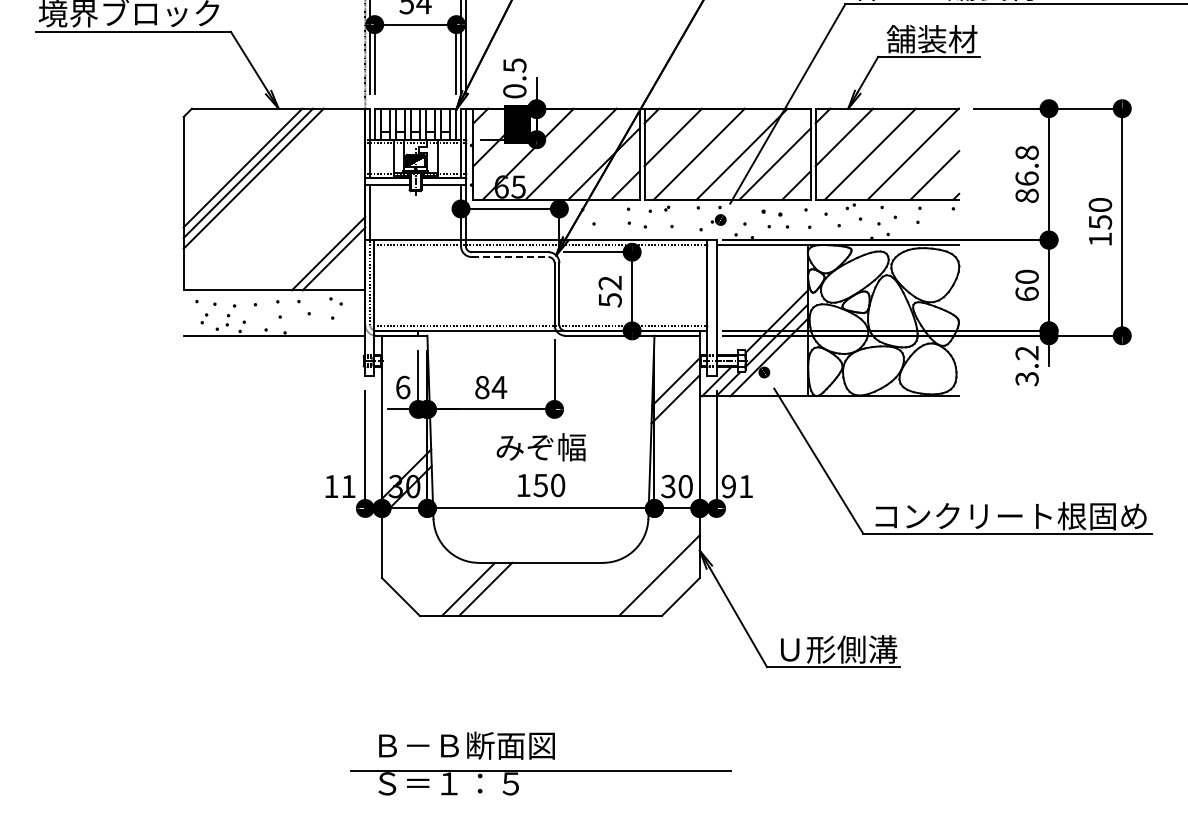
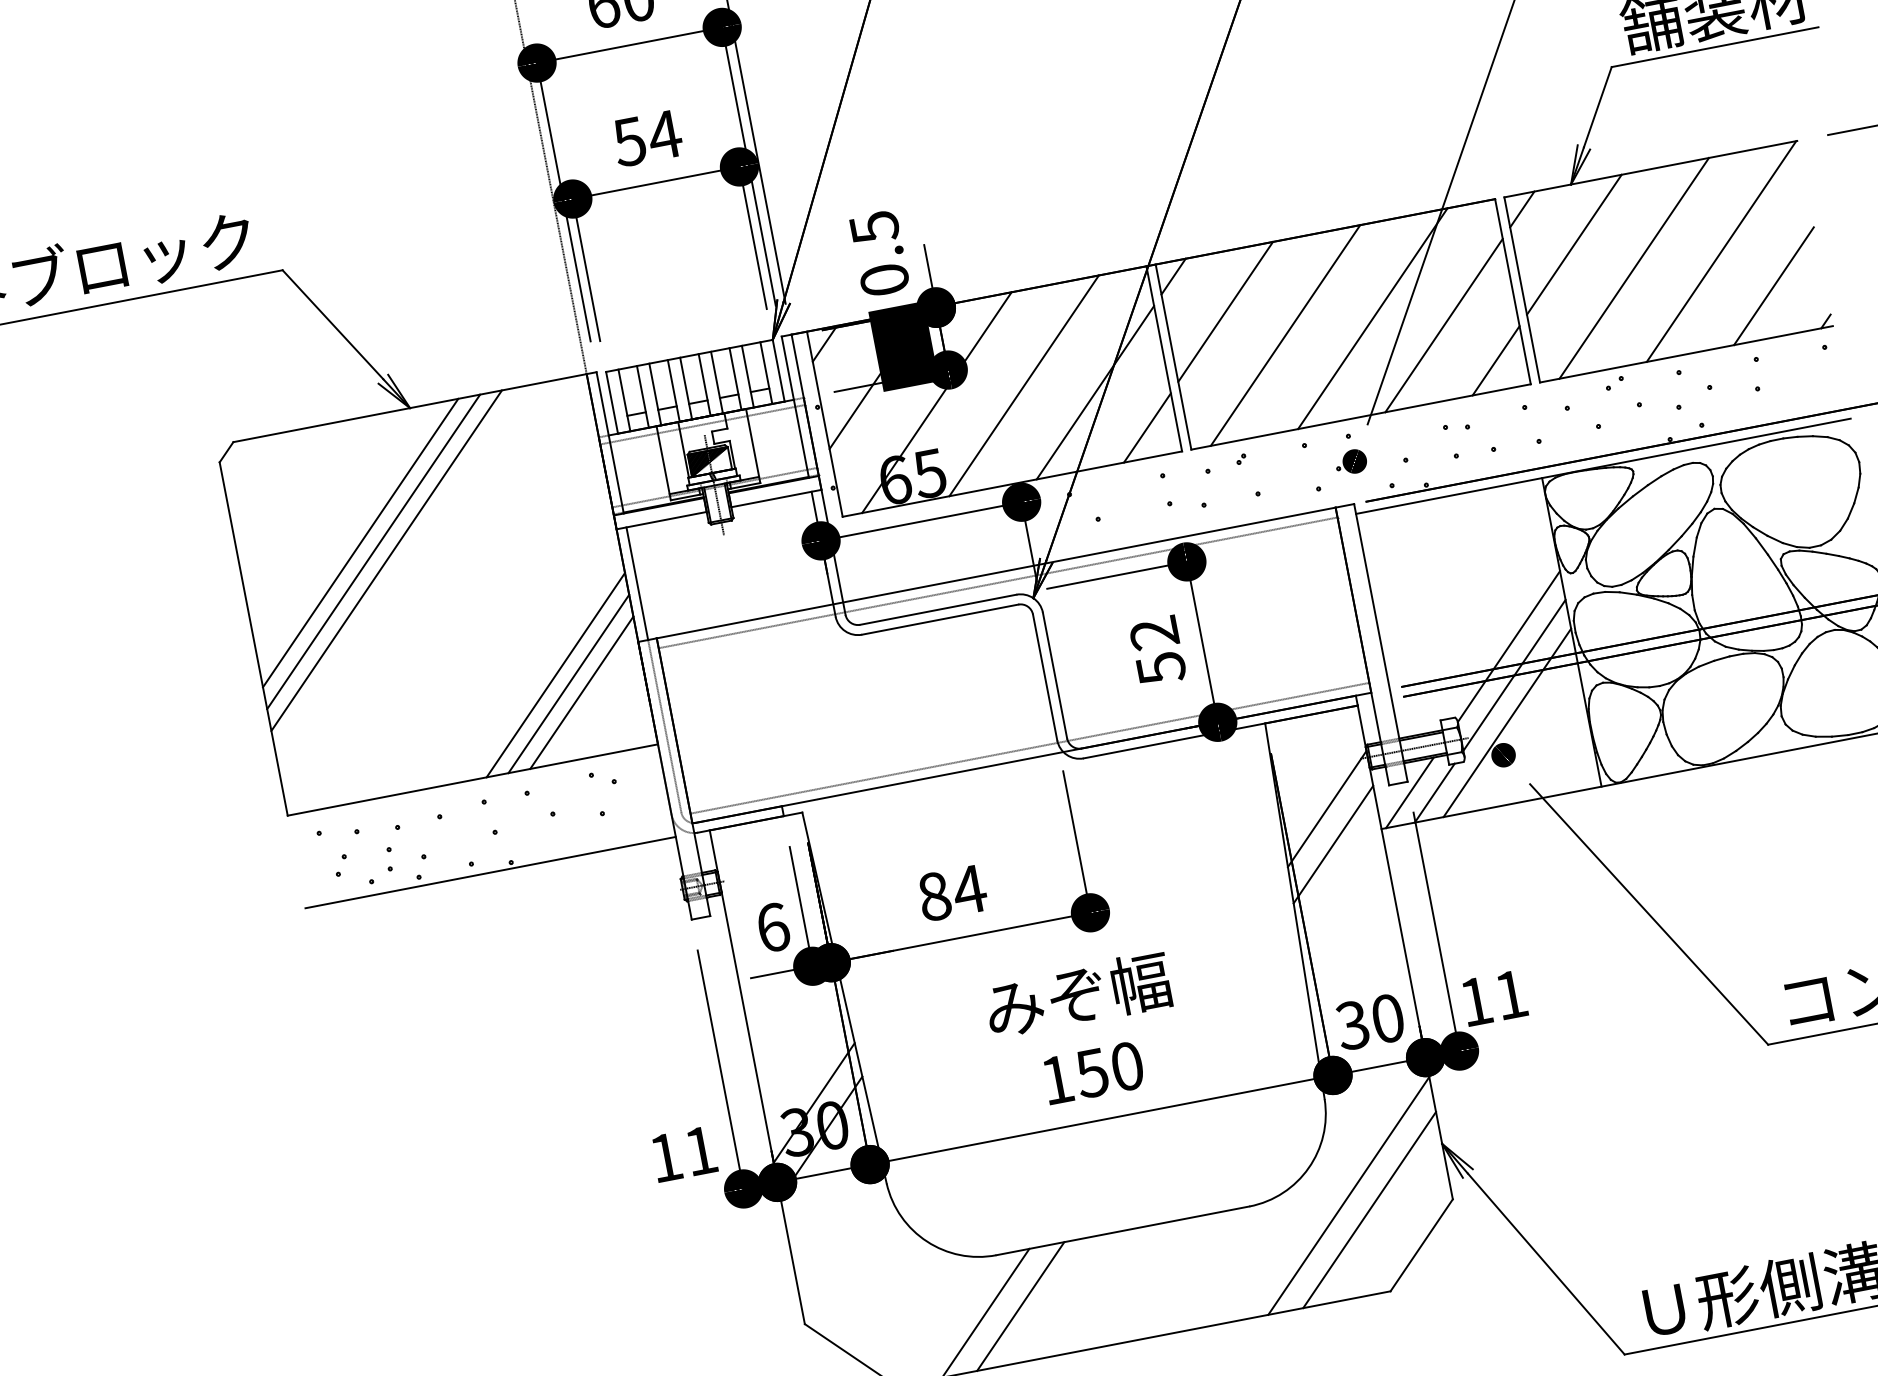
part: (771, 212) -> (1455, 426), size x0.62
line: (323, 248) -> (556, 675), added
line: (510, 257) -> (940, 620), dashed -> solid
text: (728, 486) -> (1475, 1001), 91 -> 11
line: (650, 566) -> (1347, 1195), added

